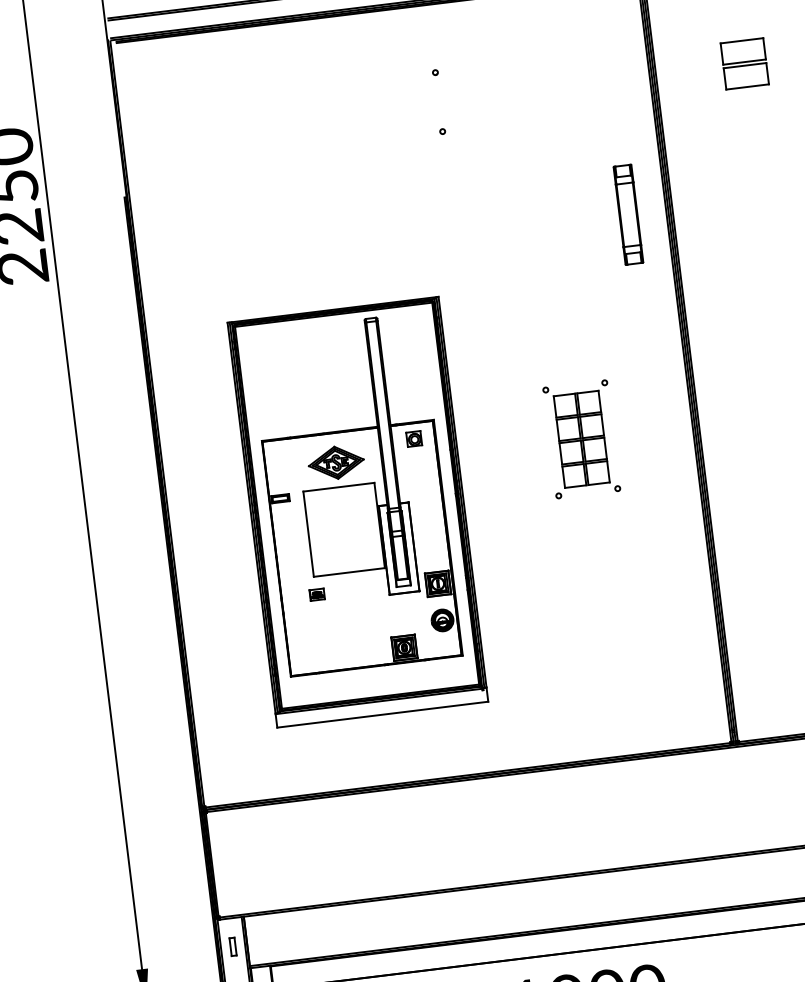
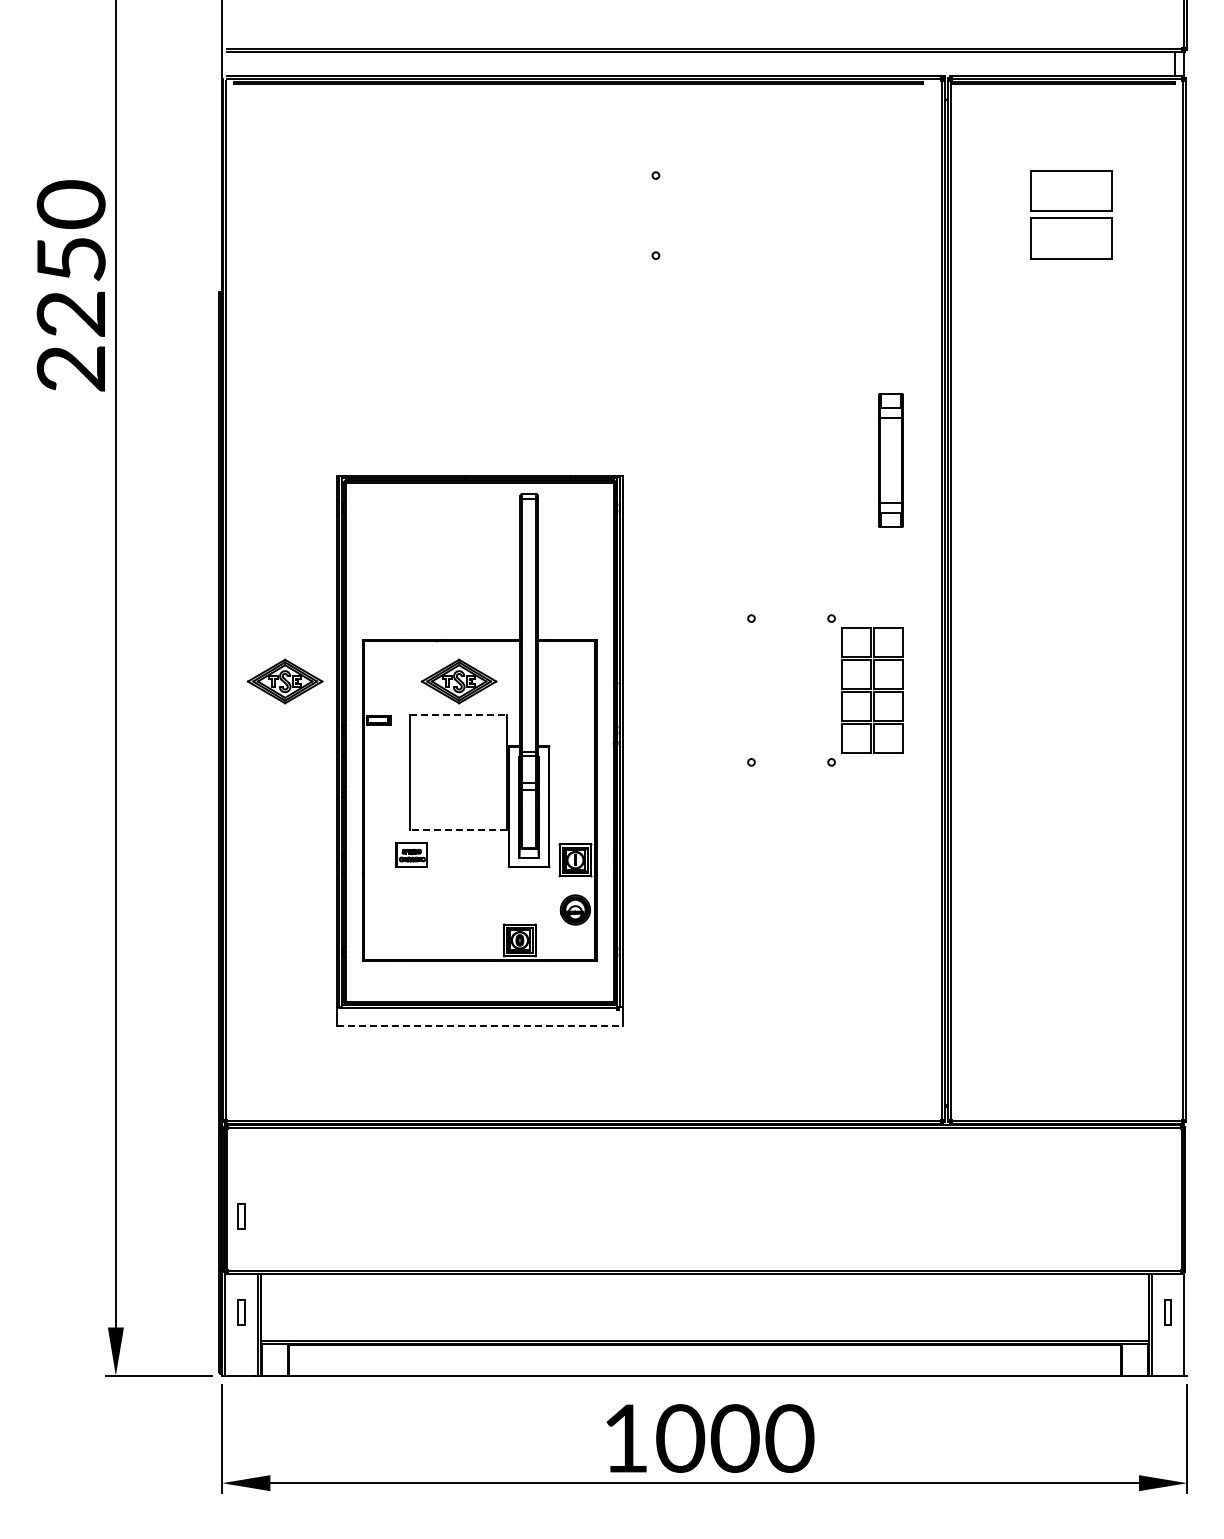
part: (744, 63) -> (1071, 214), size x1.4
part: (628, 214) -> (890, 460), moved
part: (414, 439) -> (567, 662), removed
part: (581, 439) -> (872, 690), moved
part: (207, 478) -> (284, 681), added
line: (339, 487) -> (459, 714), solid -> dashed
line: (349, 572) -> (458, 830), solid -> dashed
part: (316, 594) -> (411, 854), size x1.6
line: (383, 714) -> (480, 1026), solid -> dashed
part: (224, 876) -> (241, 1216), added

